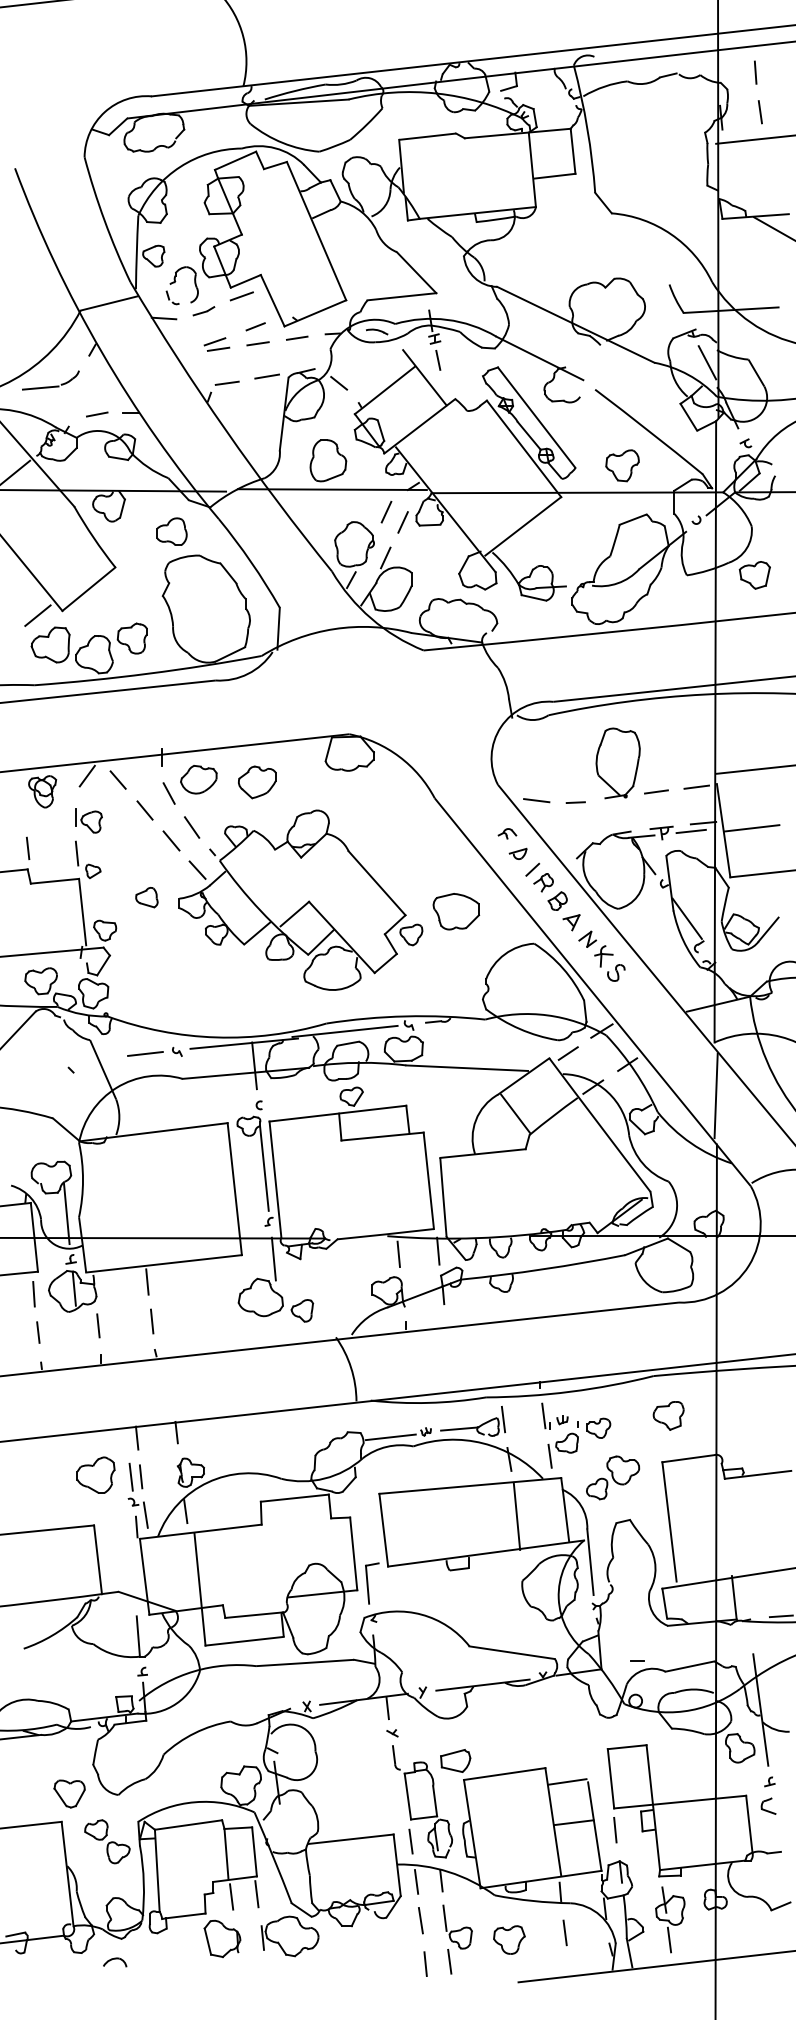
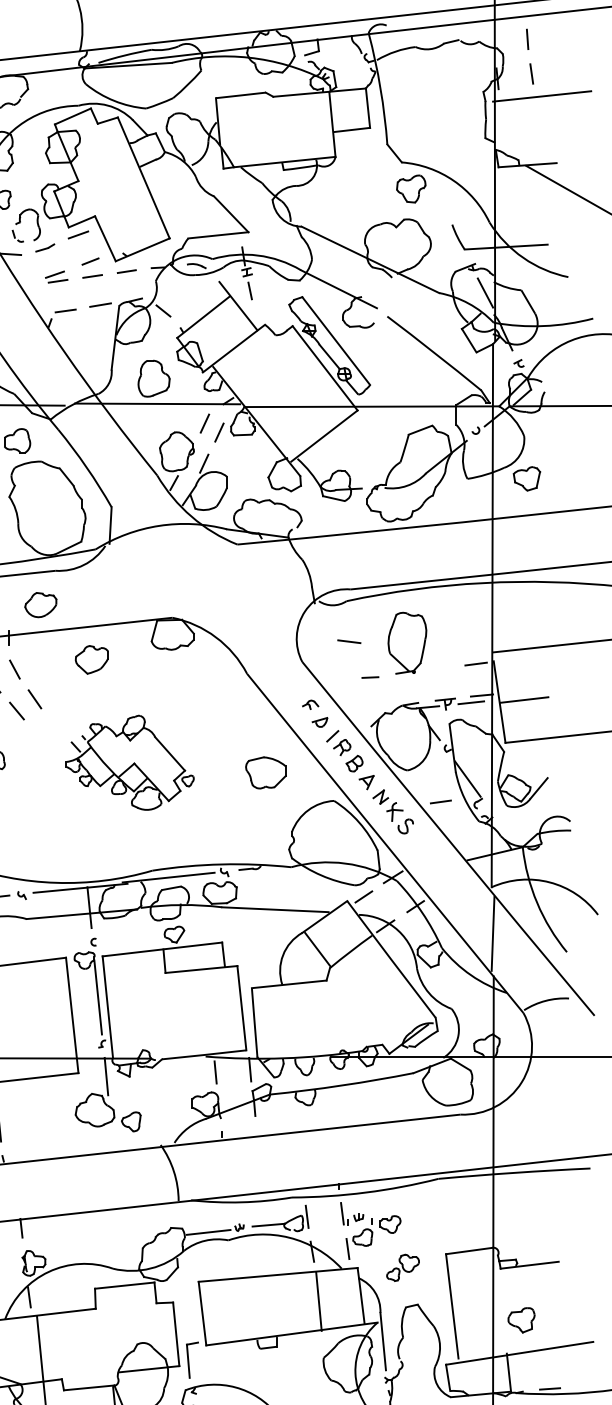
part: (622, 465) -> (411, 188), moved
part: (198, 779) -> (40, 604), moved
line: (656, 791) -> (440, 801), moved
line: (536, 800) -> (349, 641), moved
part: (300, 899) -> (129, 762), size x0.6
part: (668, 1415) -> (521, 1319), moved
part: (613, 1477) -> (403, 1267), size x0.7

